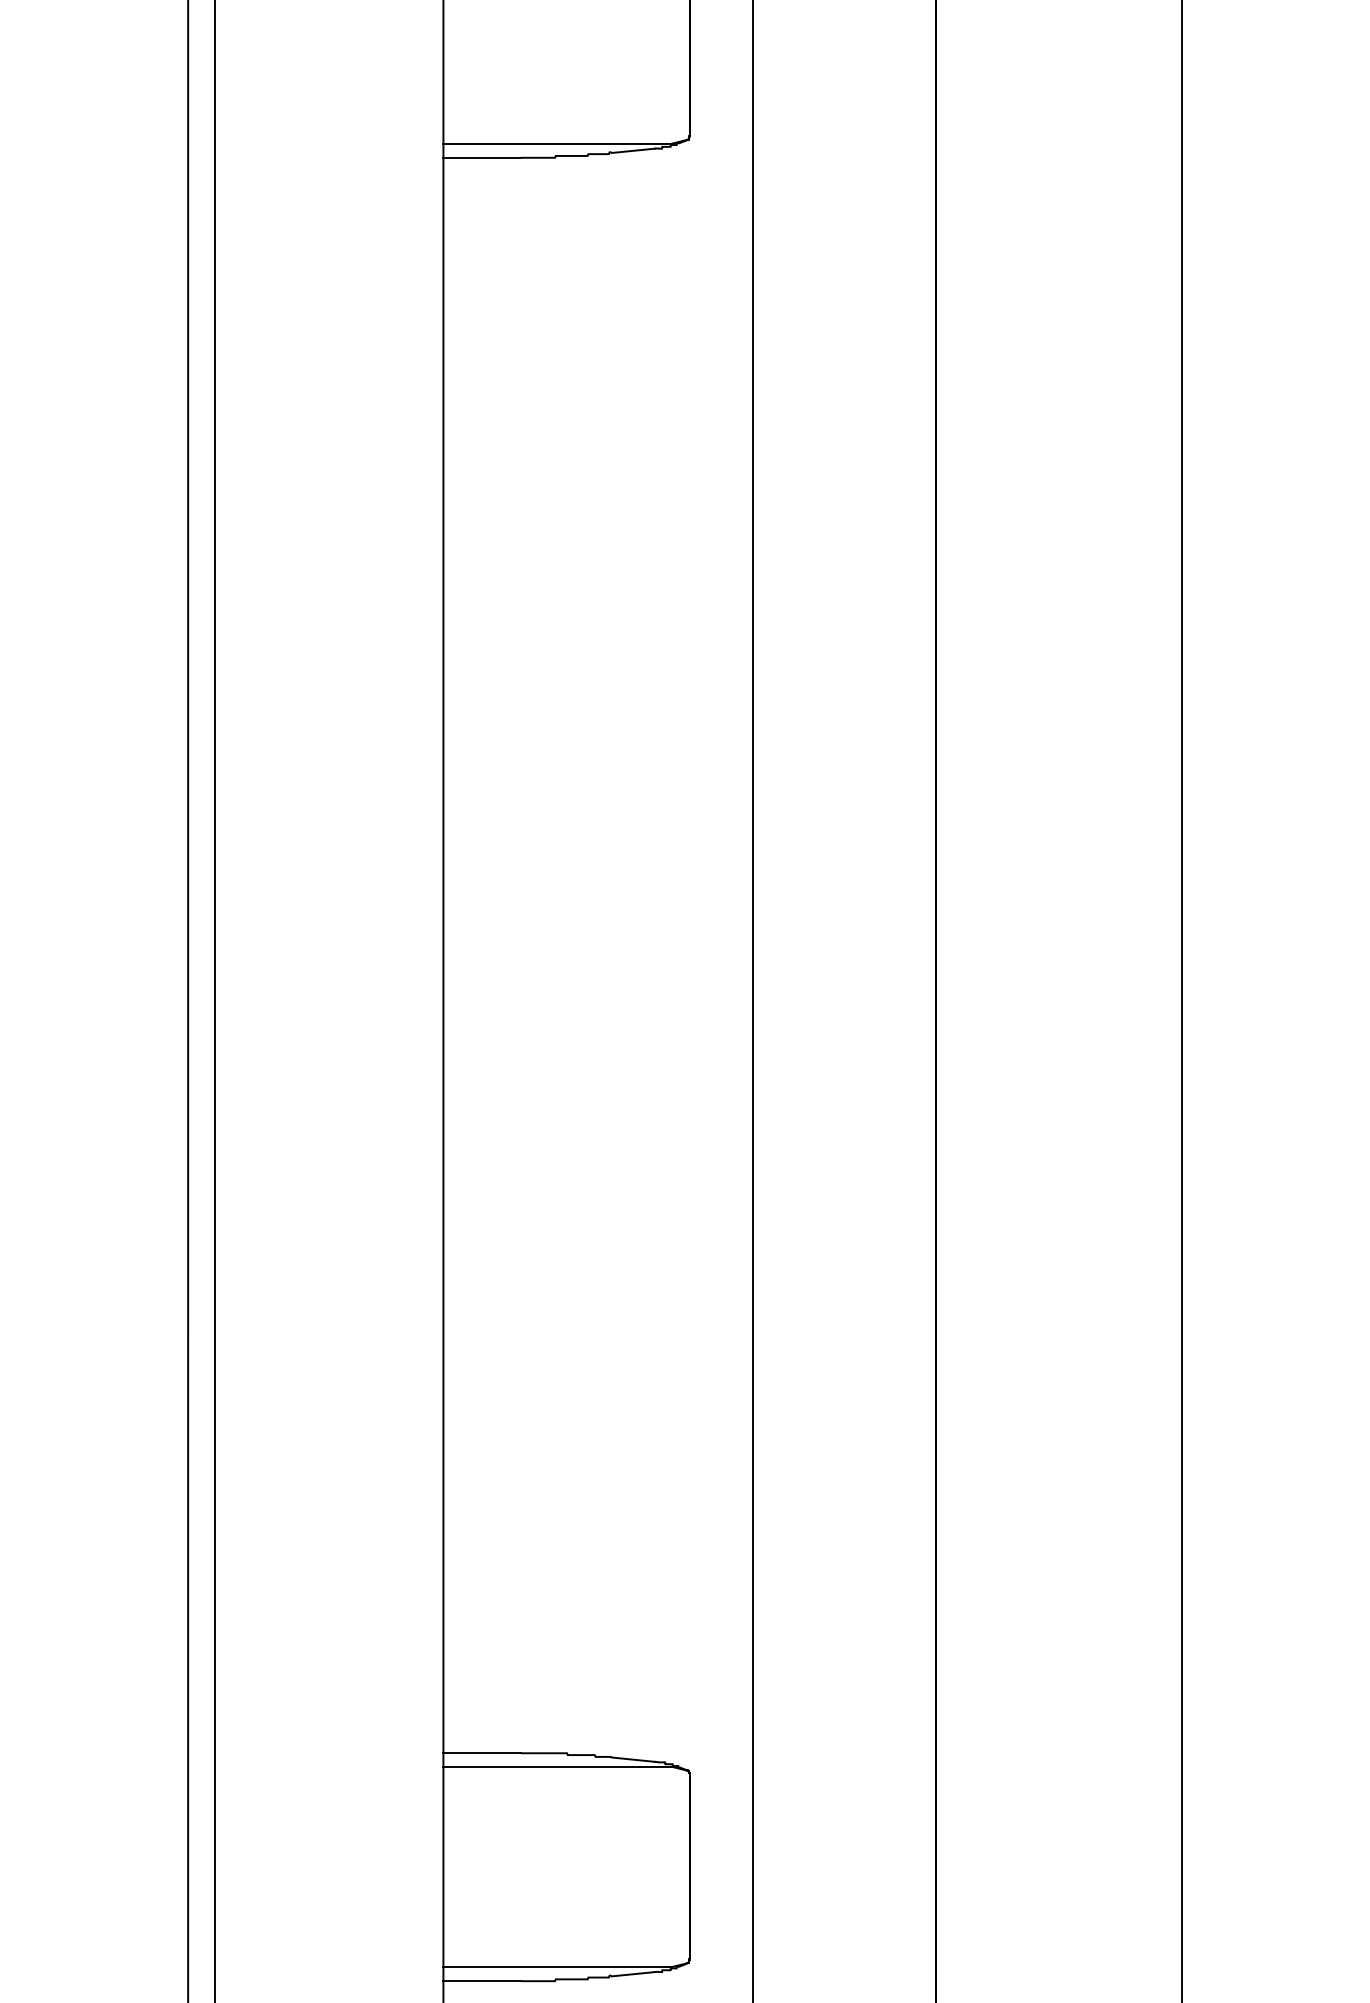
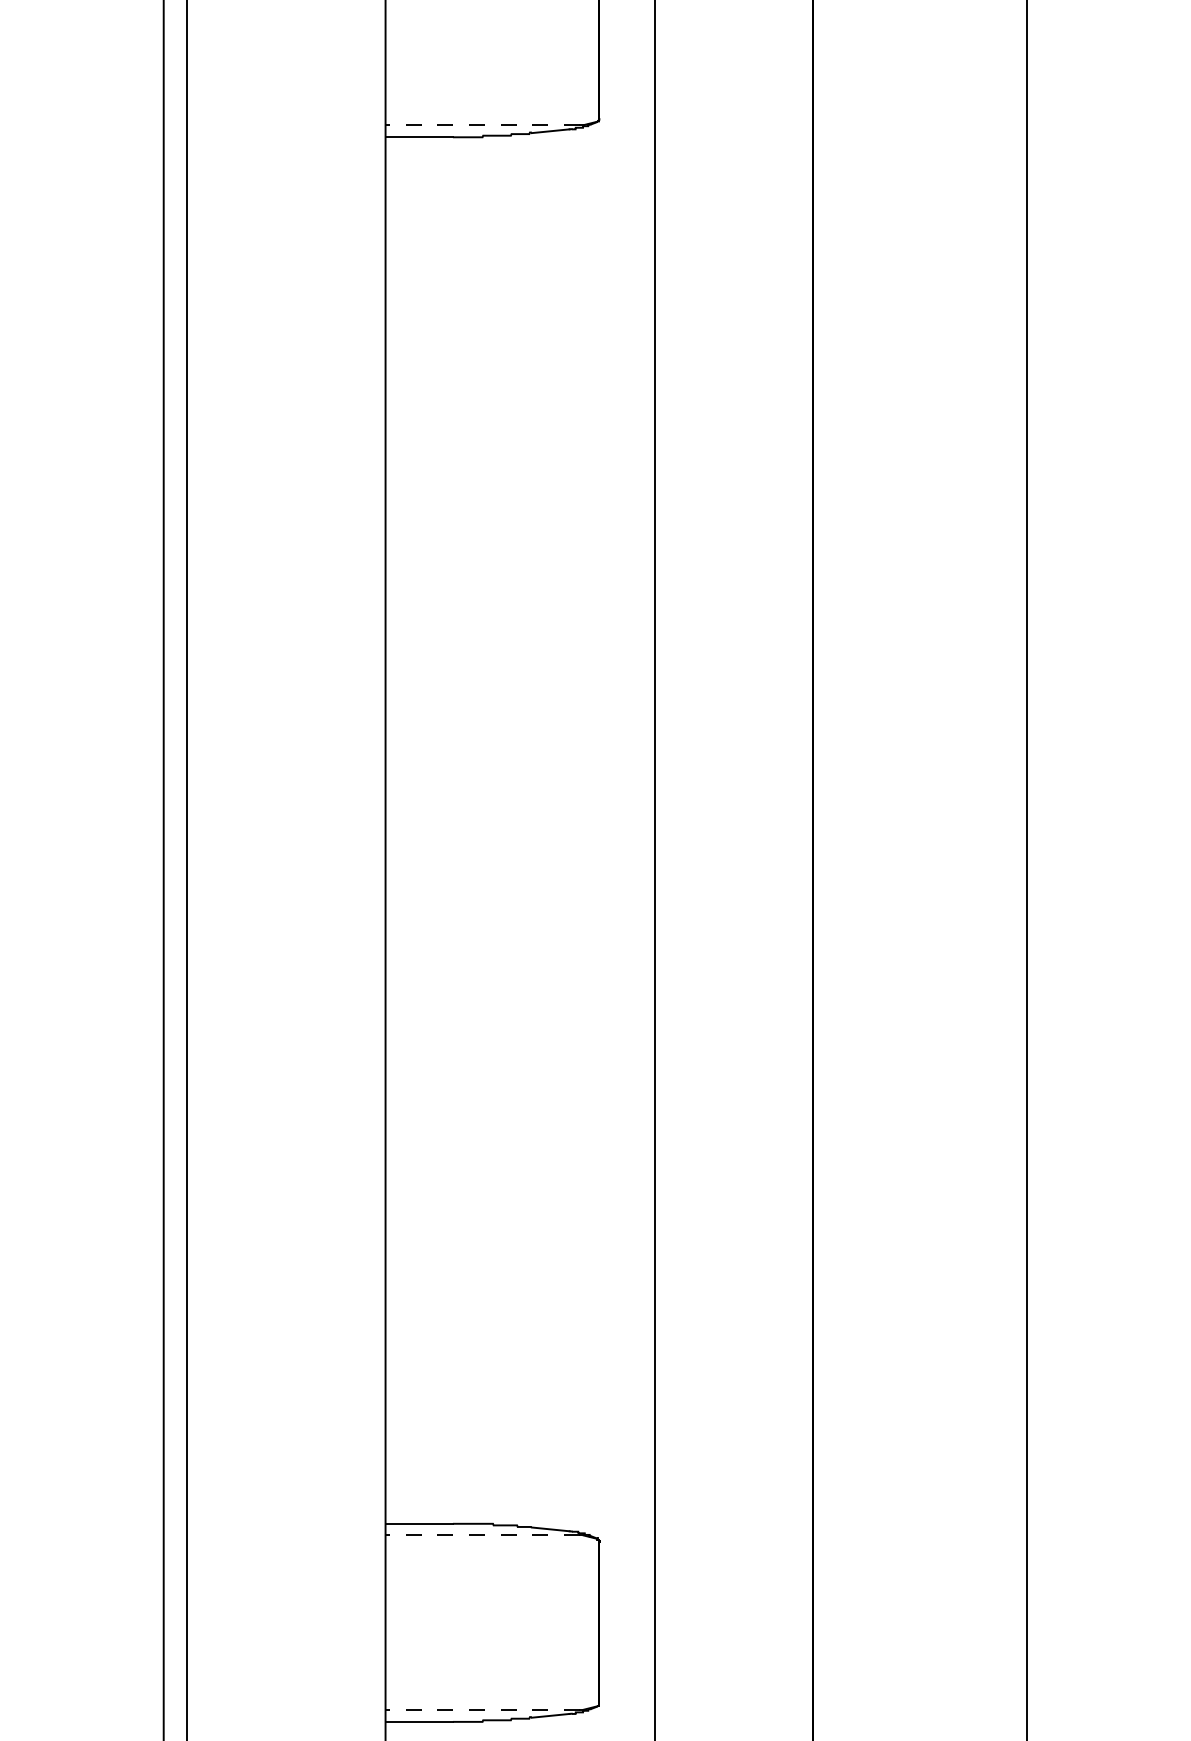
line: (554, 144) -> (482, 125), solid -> dashed
line: (554, 1766) -> (482, 1535), solid -> dashed
line: (554, 1966) -> (482, 1709), solid -> dashed

